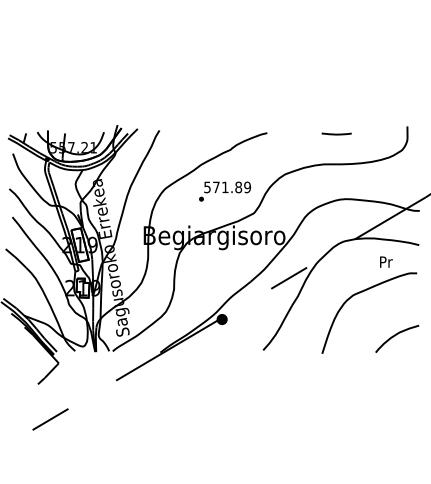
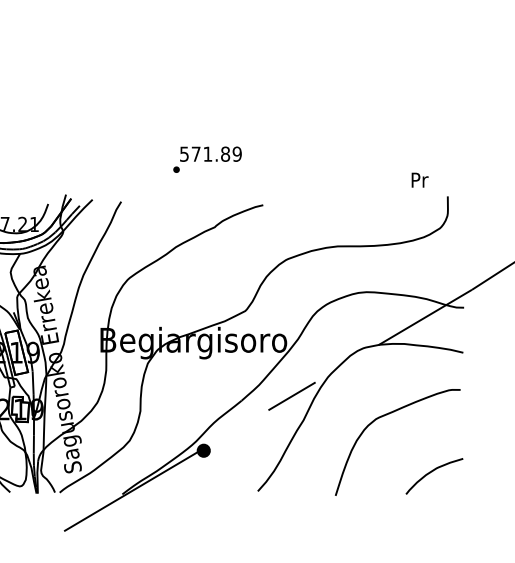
line: (336, 133) -> (354, 205), removed
text: (224, 191) -> (206, 159), moved
text: (386, 261) -> (420, 179), moved

